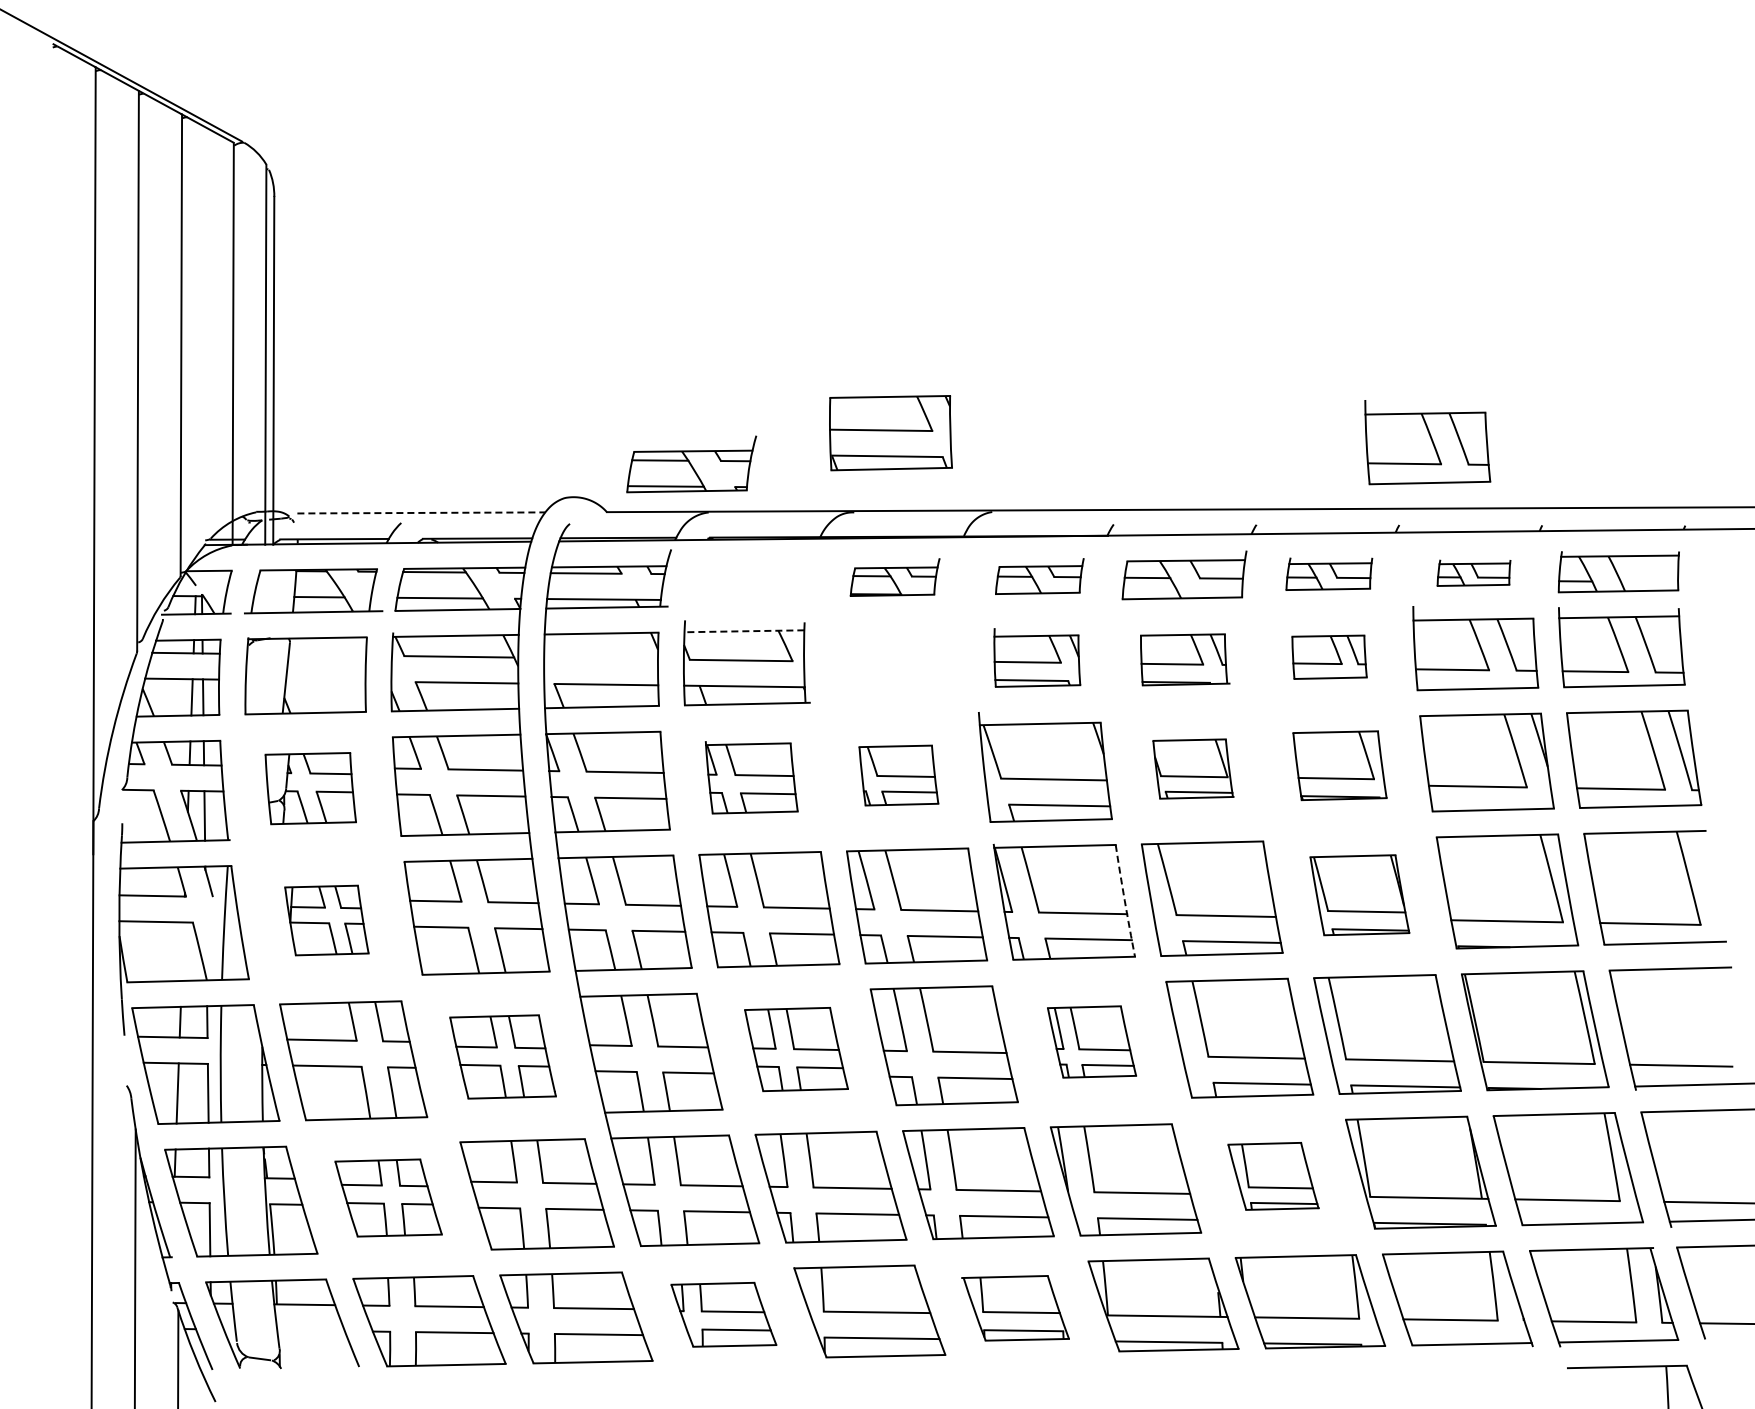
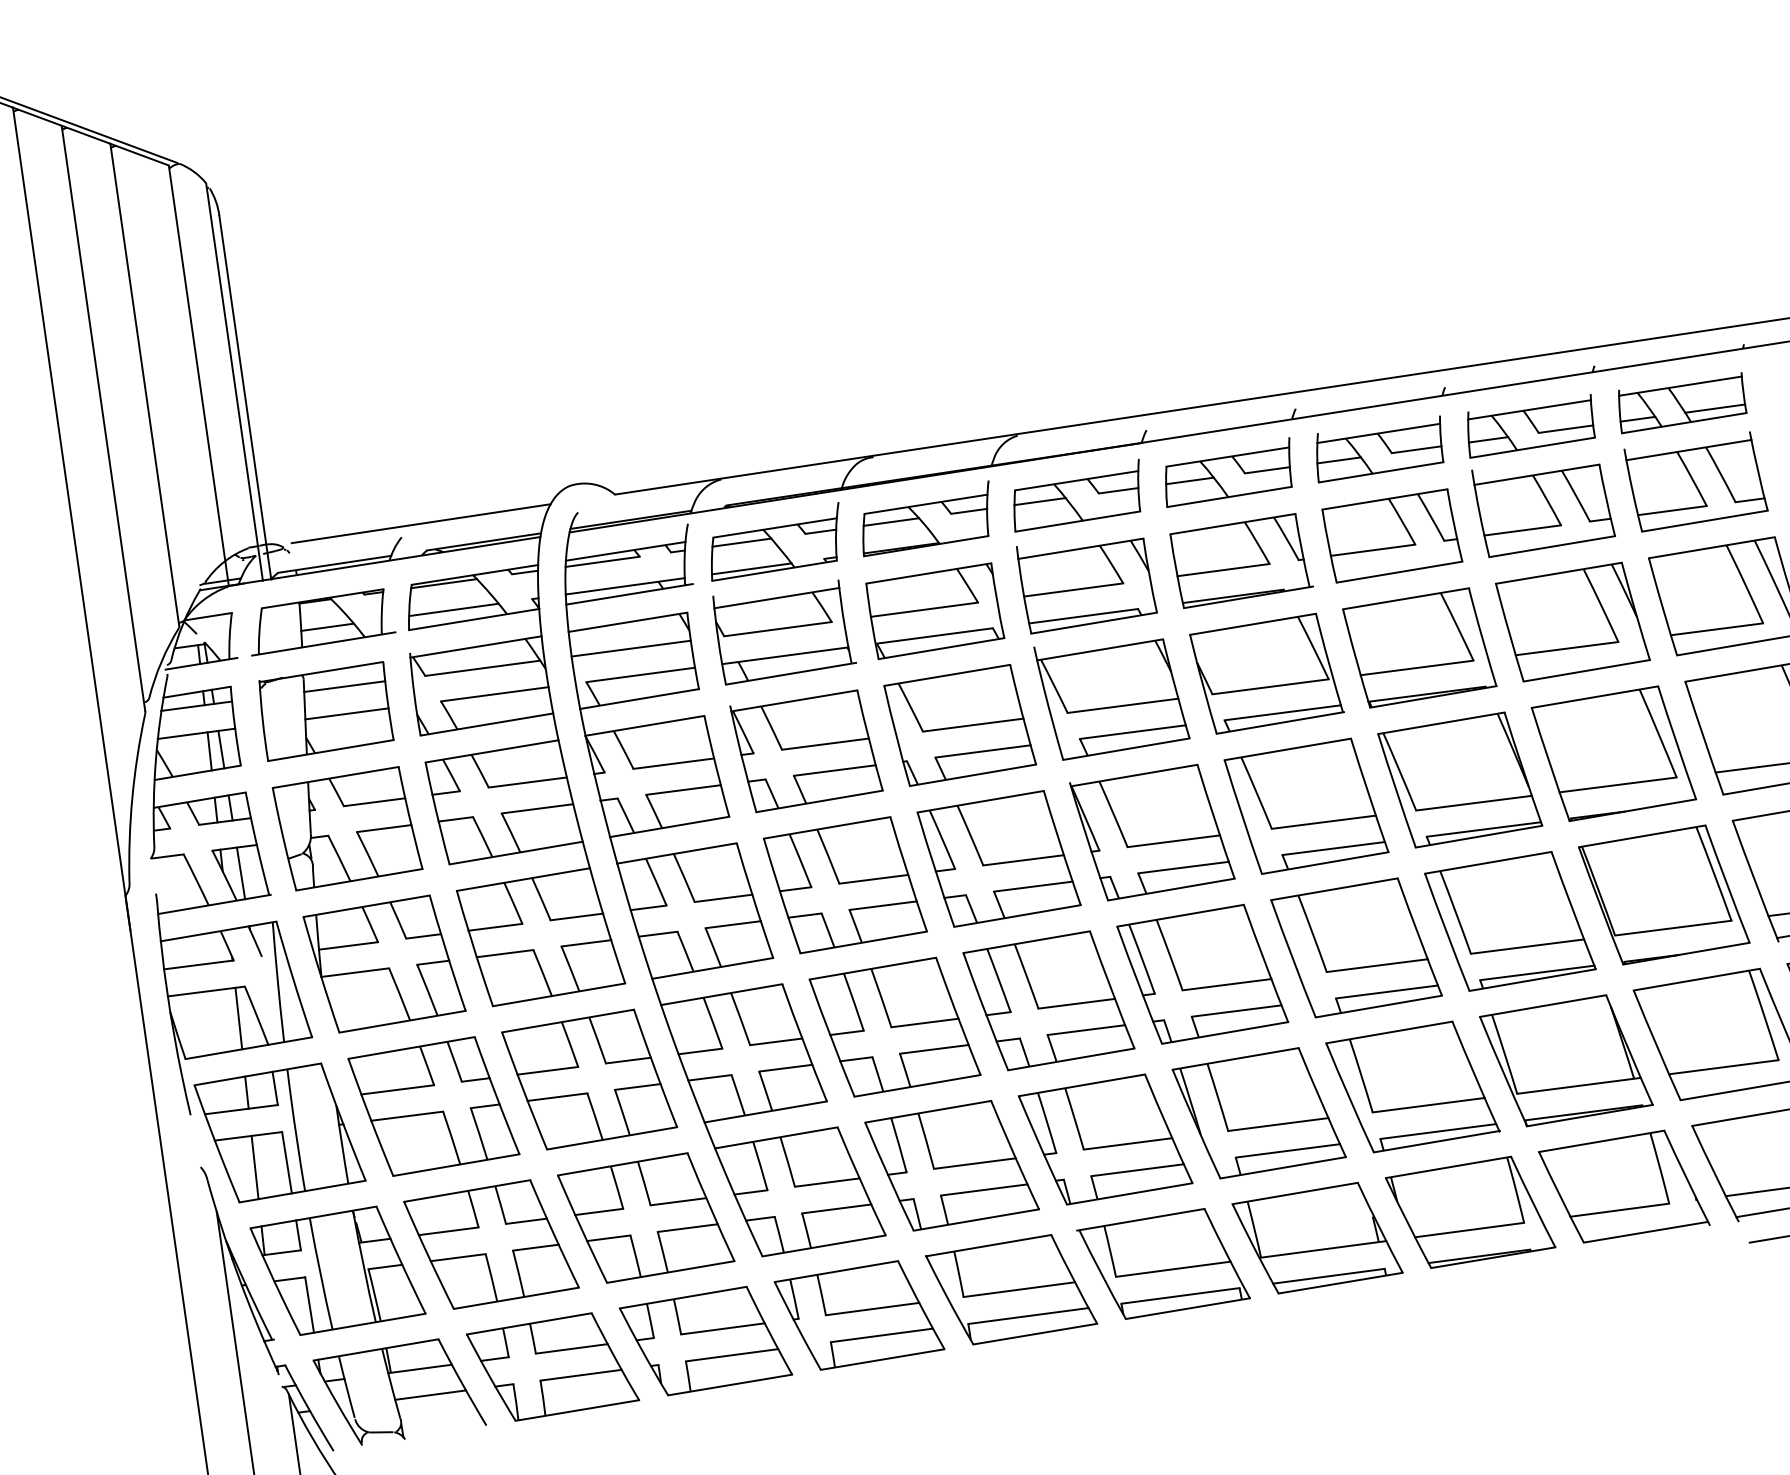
part: (890, 433) -> (934, 611), moved
part: (1427, 442) -> (1461, 296), removed
part: (691, 464) -> (775, 542), moved
line: (421, 512) -> (421, 523), dashed -> solid
part: (1473, 572) -> (1529, 425), size x1.67
part: (1329, 573) -> (1379, 448), size x1.43
part: (1039, 576) -> (1076, 495), size x1.43
part: (894, 577) -> (925, 519), size x1.43
line: (1649, 581) -> (1715, 408), added
line: (744, 631) -> (776, 598), dashed -> solid
line: (327, 654) -> (344, 685), added
part: (1037, 657) -> (1087, 580), size x1.43
part: (1329, 657) -> (1392, 536), size x1.67
line: (600, 658) -> (630, 648), added
part: (1185, 659) -> (1242, 560), size x1.43
line: (325, 680) -> (346, 713), added
part: (1339, 765) -> (1419, 647), size x1.43
part: (1193, 768) -> (1267, 673), size x1.67
part: (898, 775) -> (959, 725), size x1.67
part: (751, 777) -> (806, 749), size x1.43
part: (310, 788) -> (347, 828), size x1.43
part: (1359, 895) -> (1459, 780), size x1.43
arc: (1124, 900) -> (1215, 821), dashed -> solid
part: (326, 920) -> (384, 964), size x1.67
line: (182, 951) -> (238, 1018), added
part: (1091, 1041) -> (1202, 973), size x1.67
part: (796, 1049) -> (895, 1027), size x1.43
part: (502, 1056) -> (588, 1079), size x1.43
part: (1273, 1176) -> (1412, 1087), size x1.67
part: (388, 1197) -> (491, 1244), size x1.43
part: (1015, 1308) -> (1163, 1264), size x1.43
part: (723, 1314) -> (859, 1315), size x1.43
line: (310, 1330) -> (429, 1394), added

